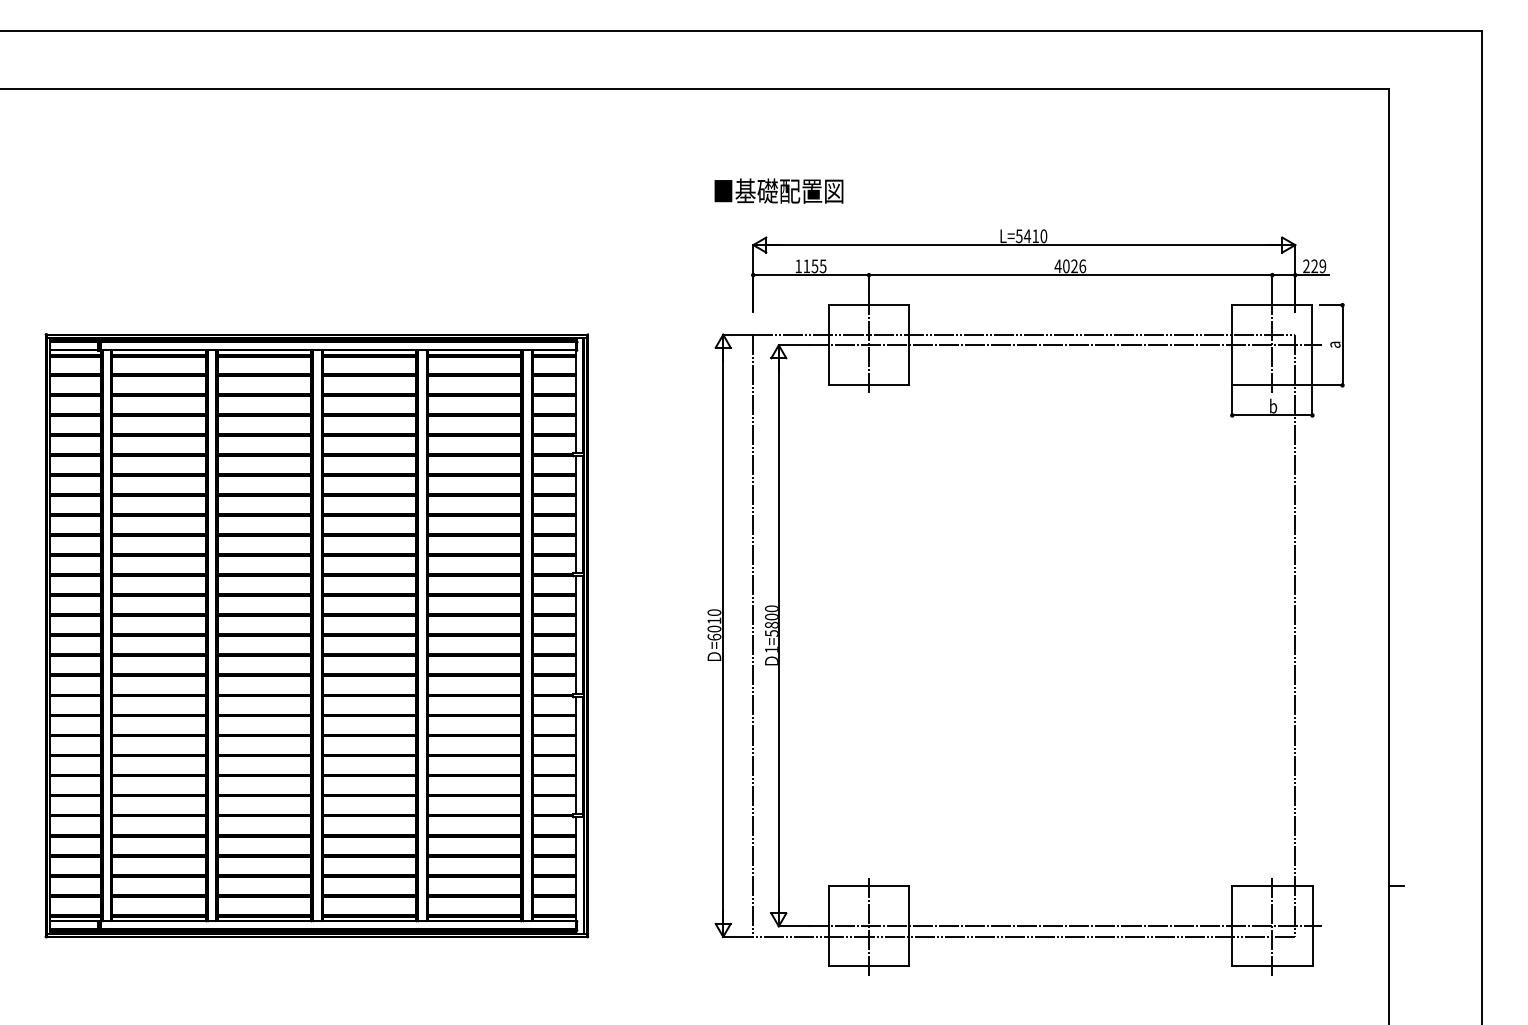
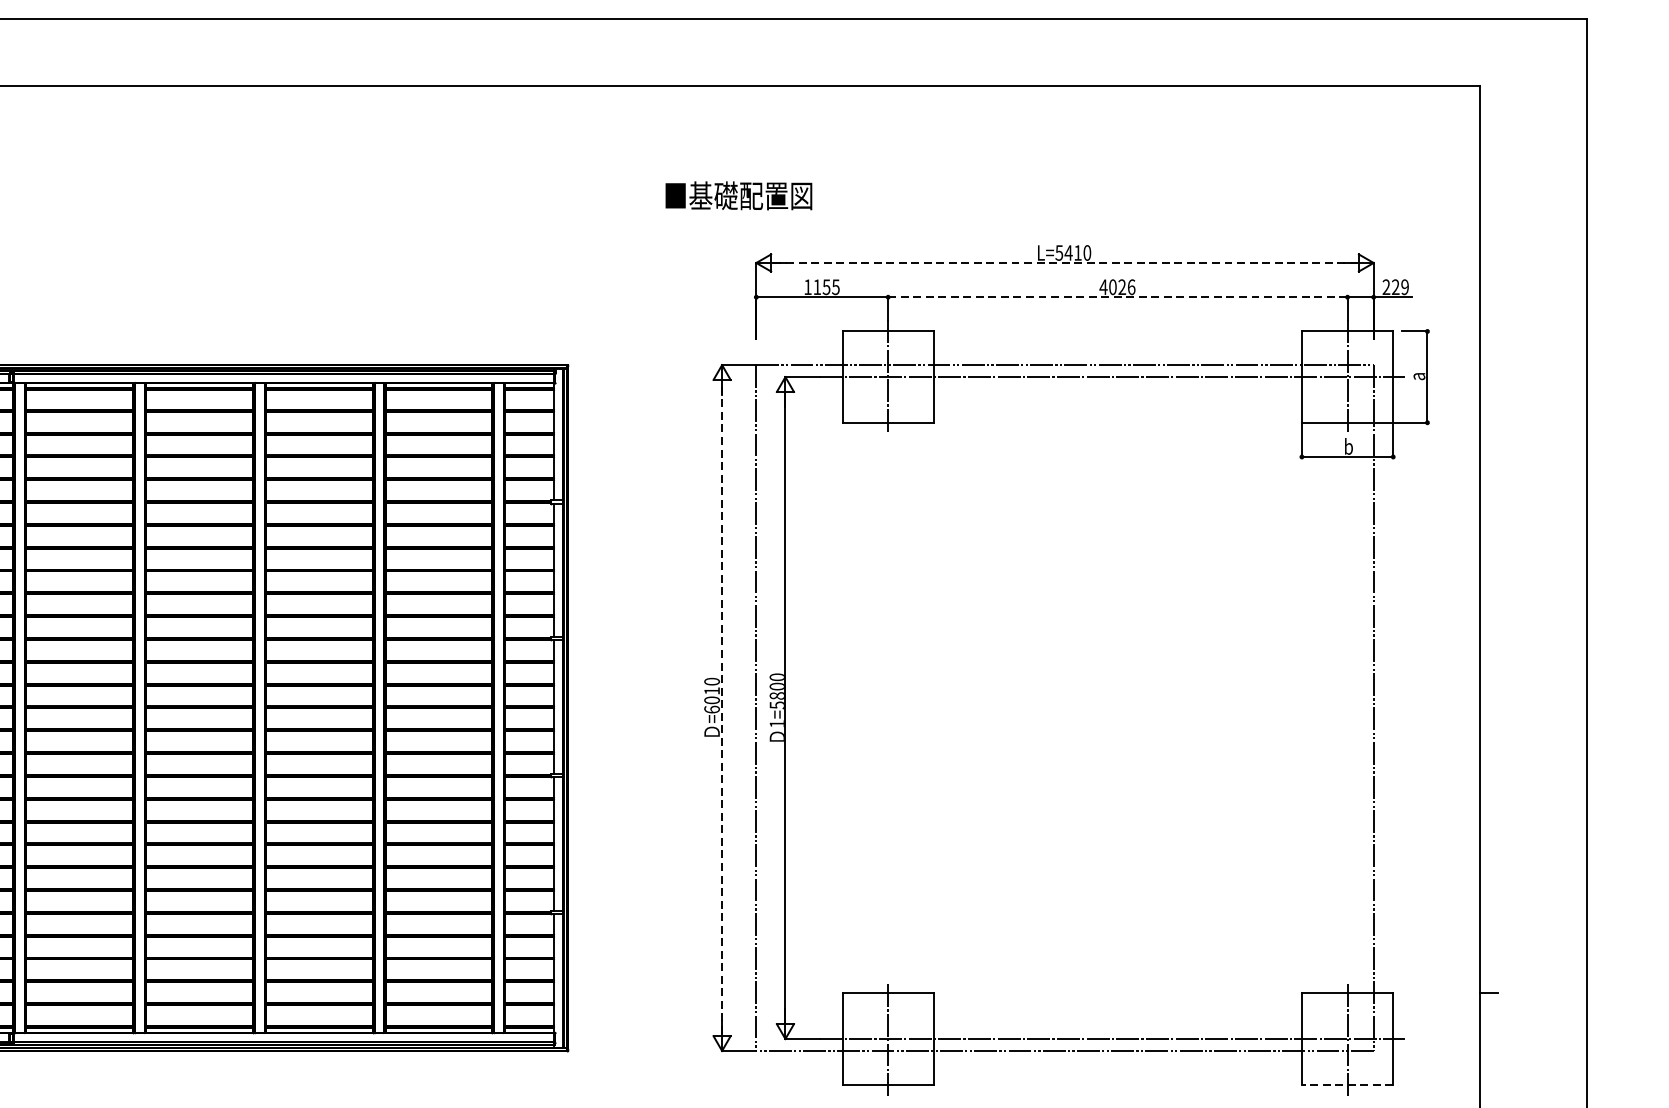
text: (778, 190) -> (738, 195), moved
line: (1024, 245) -> (1065, 263), solid -> dashed
line: (1070, 275) -> (1117, 297), solid -> dashed
line: (723, 635) -> (722, 707), solid -> dashed
line: (1271, 966) -> (1346, 1084), solid -> dashed

